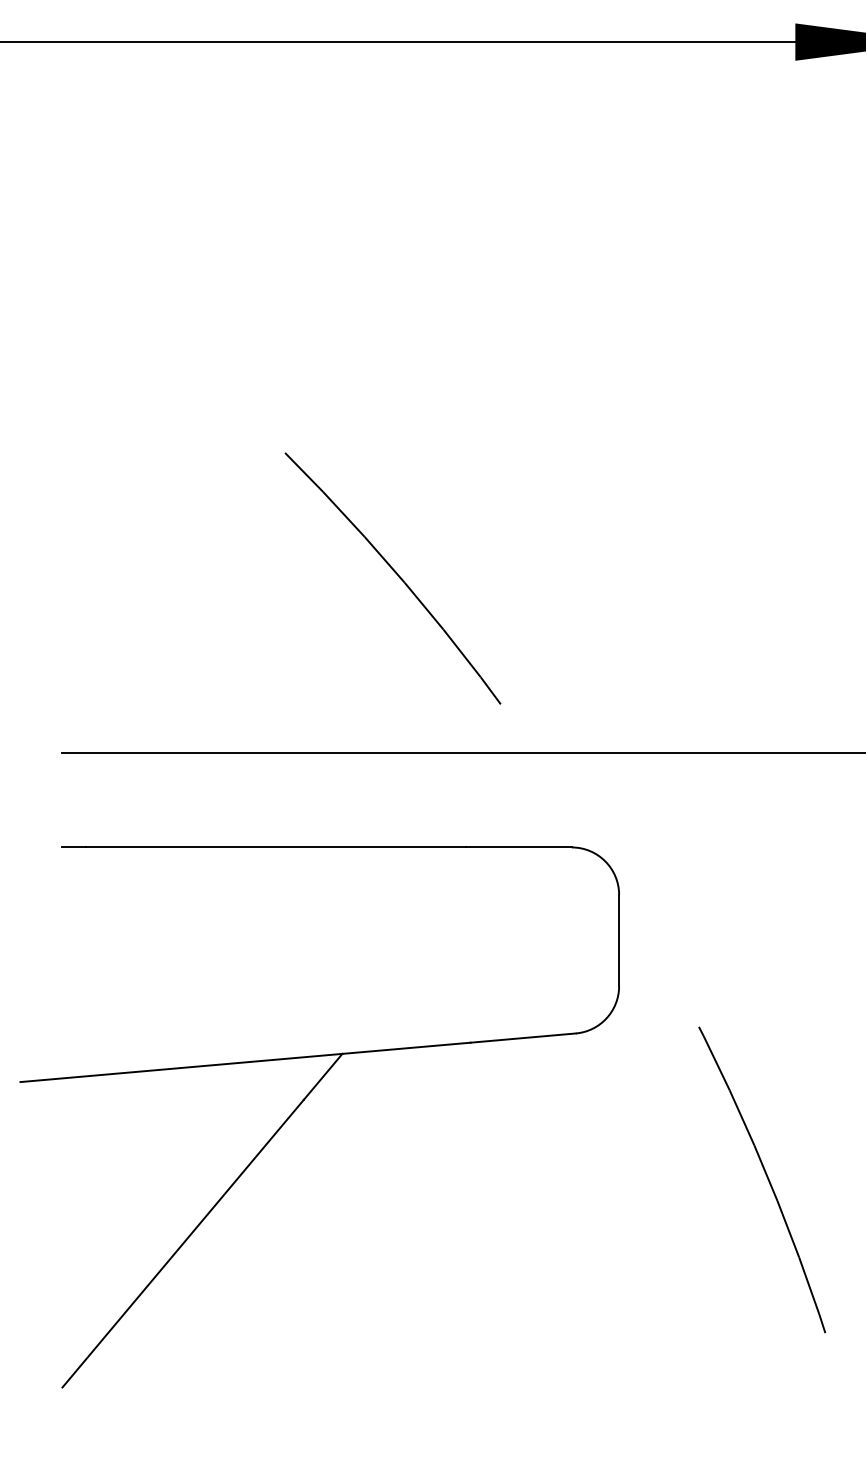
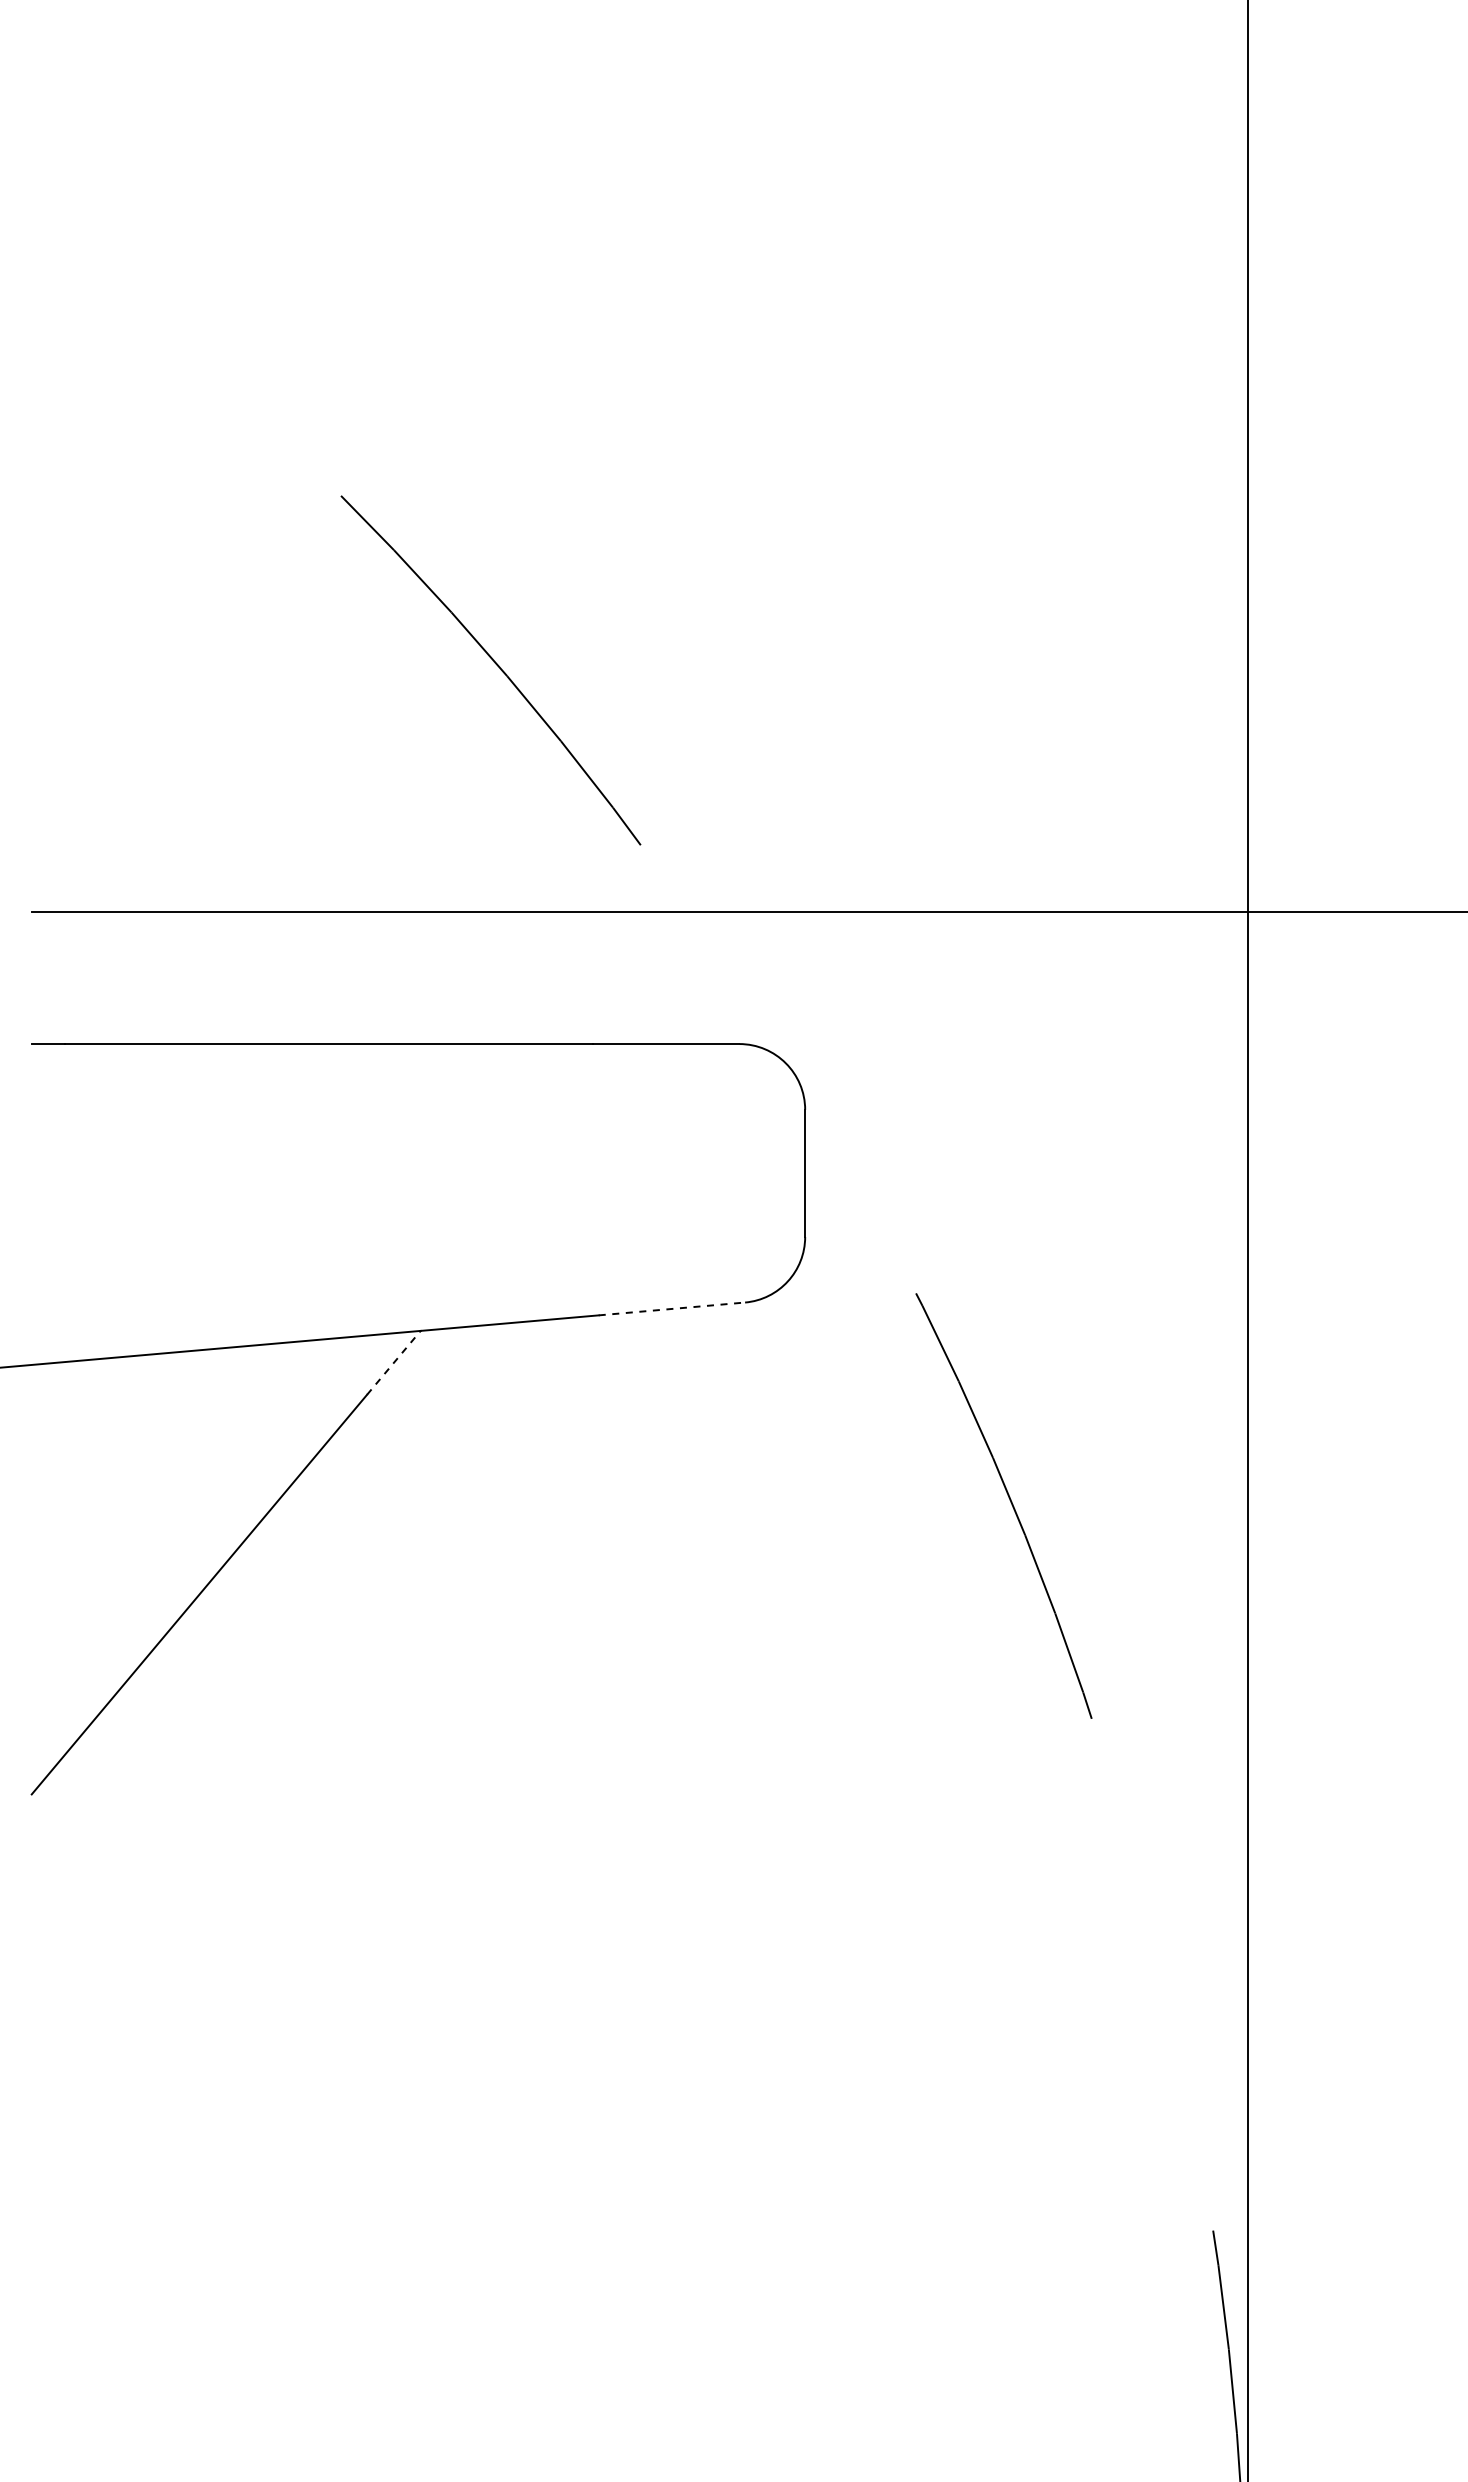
line: (523, 1037) -> (672, 1308), solid -> dashed
line: (322, 1076) -> (393, 1362), solid -> dashed

